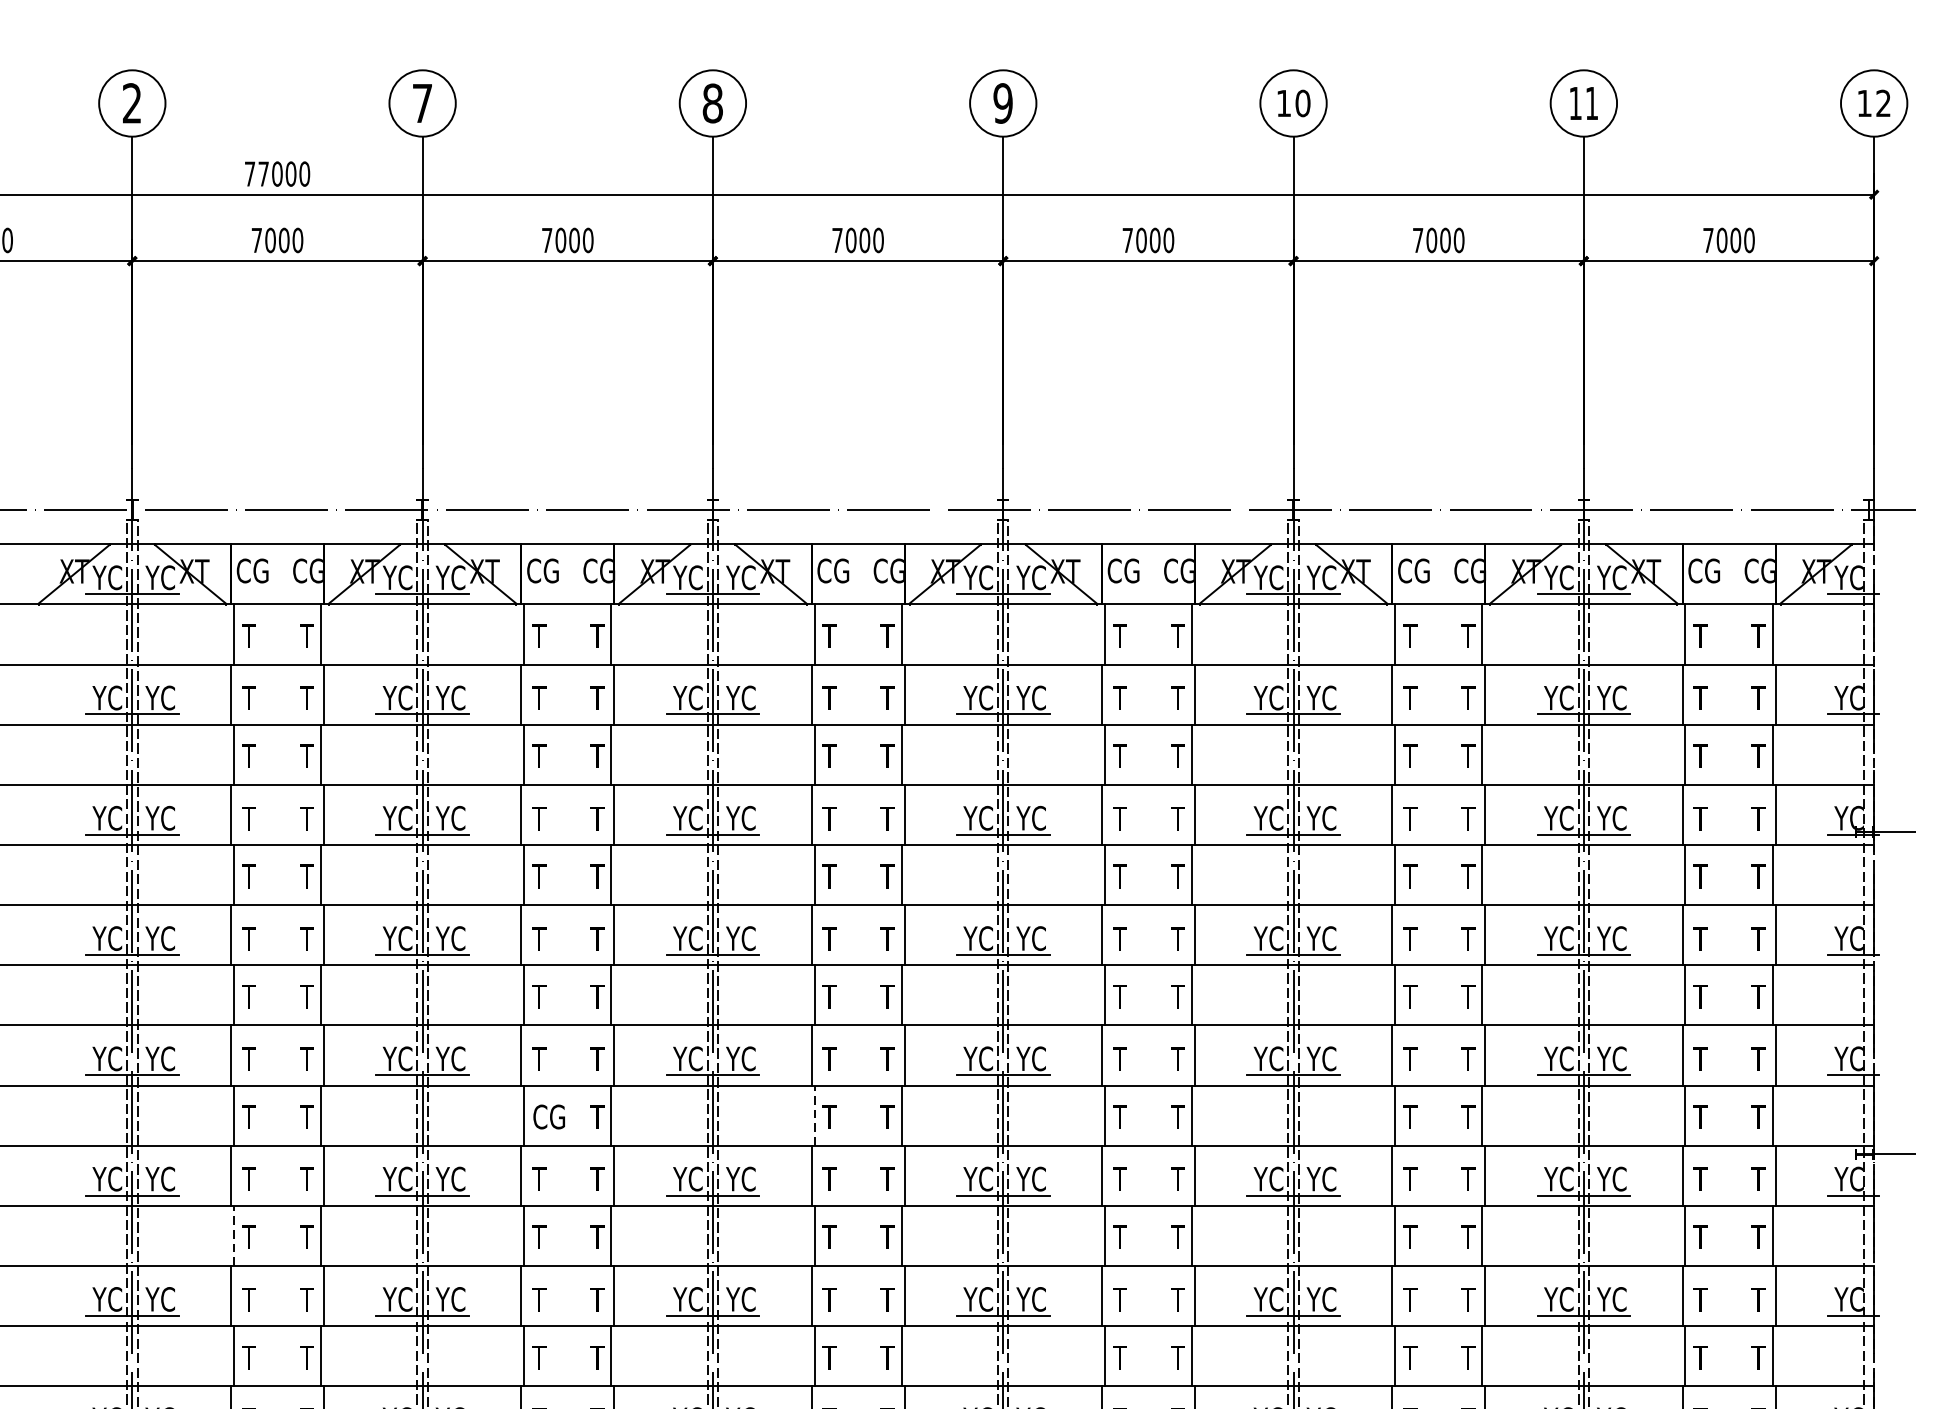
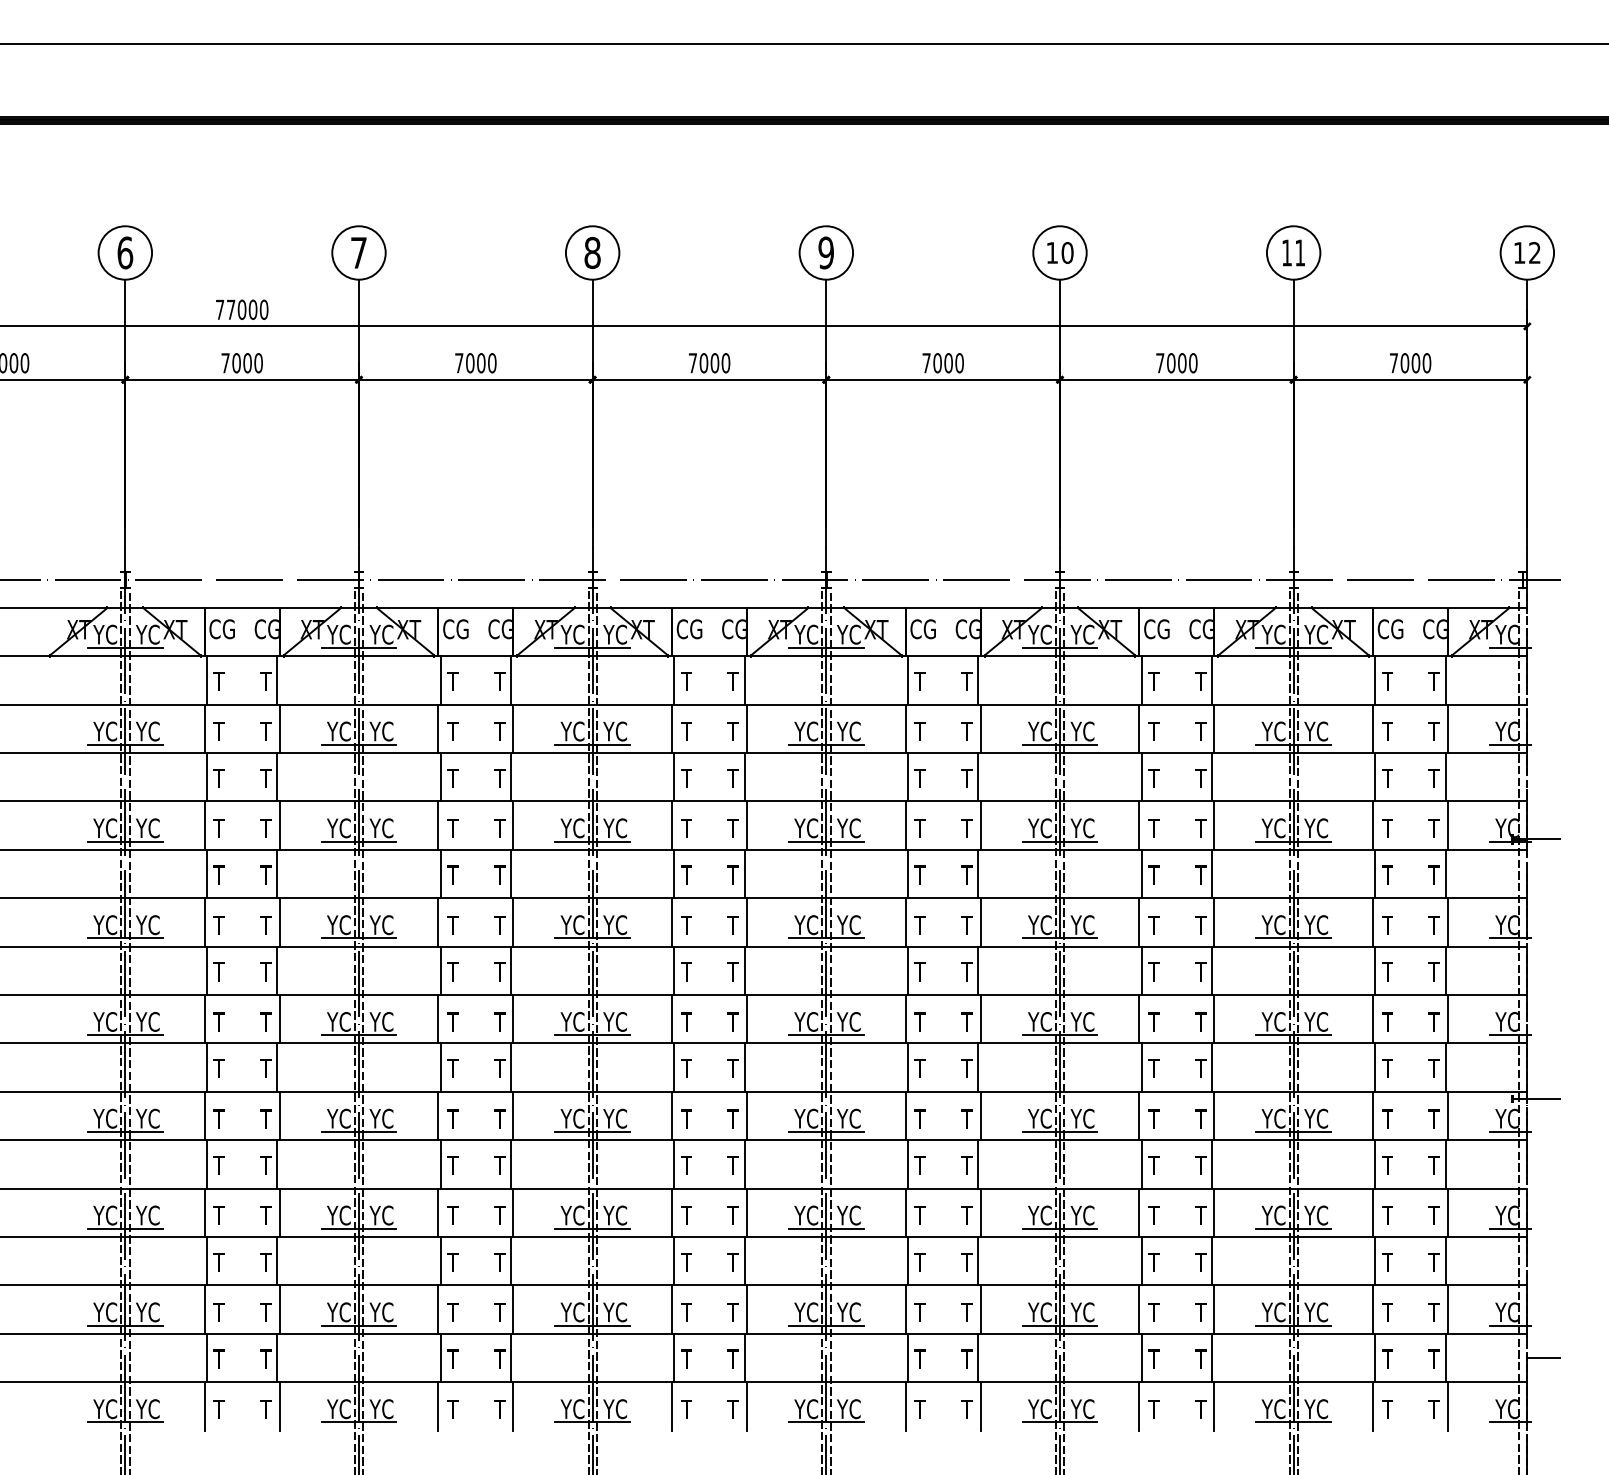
text: (132, 102) -> (125, 252), 2 -> 6
line: (814, 1115) -> (674, 1067), dashed -> solid
text: (548, 1116) -> (460, 1068), CG -> T
line: (234, 1234) -> (207, 1163), dashed -> solid

